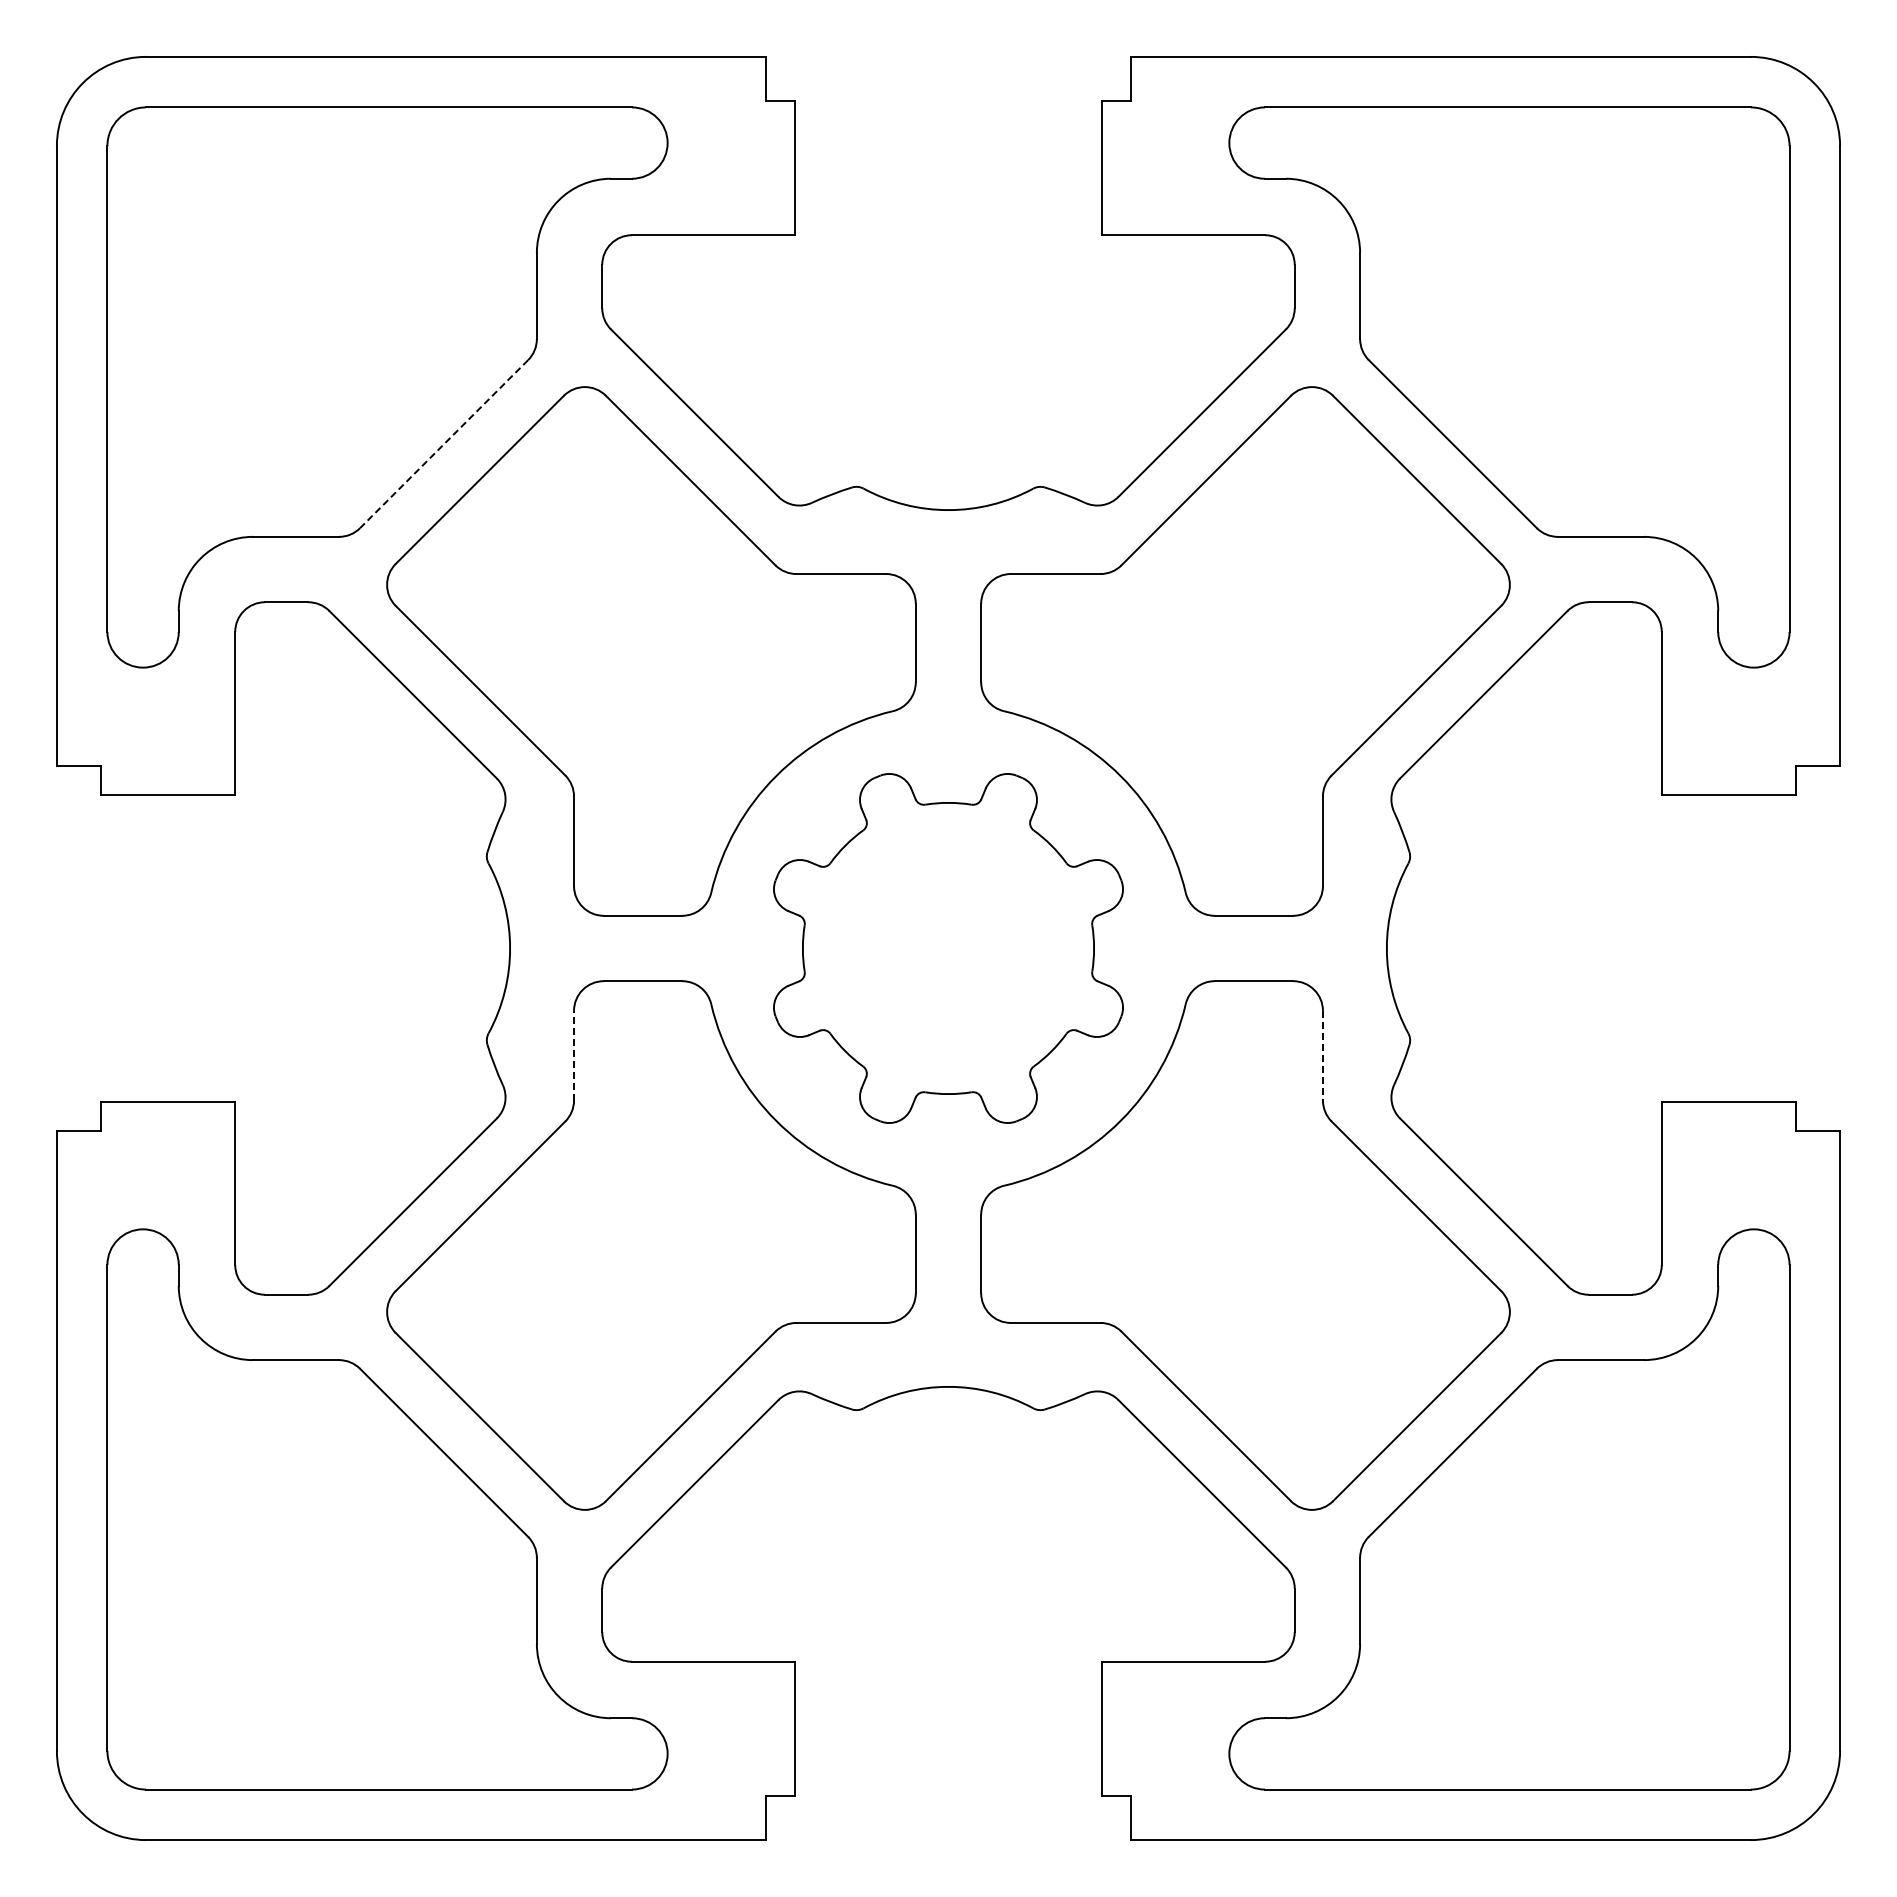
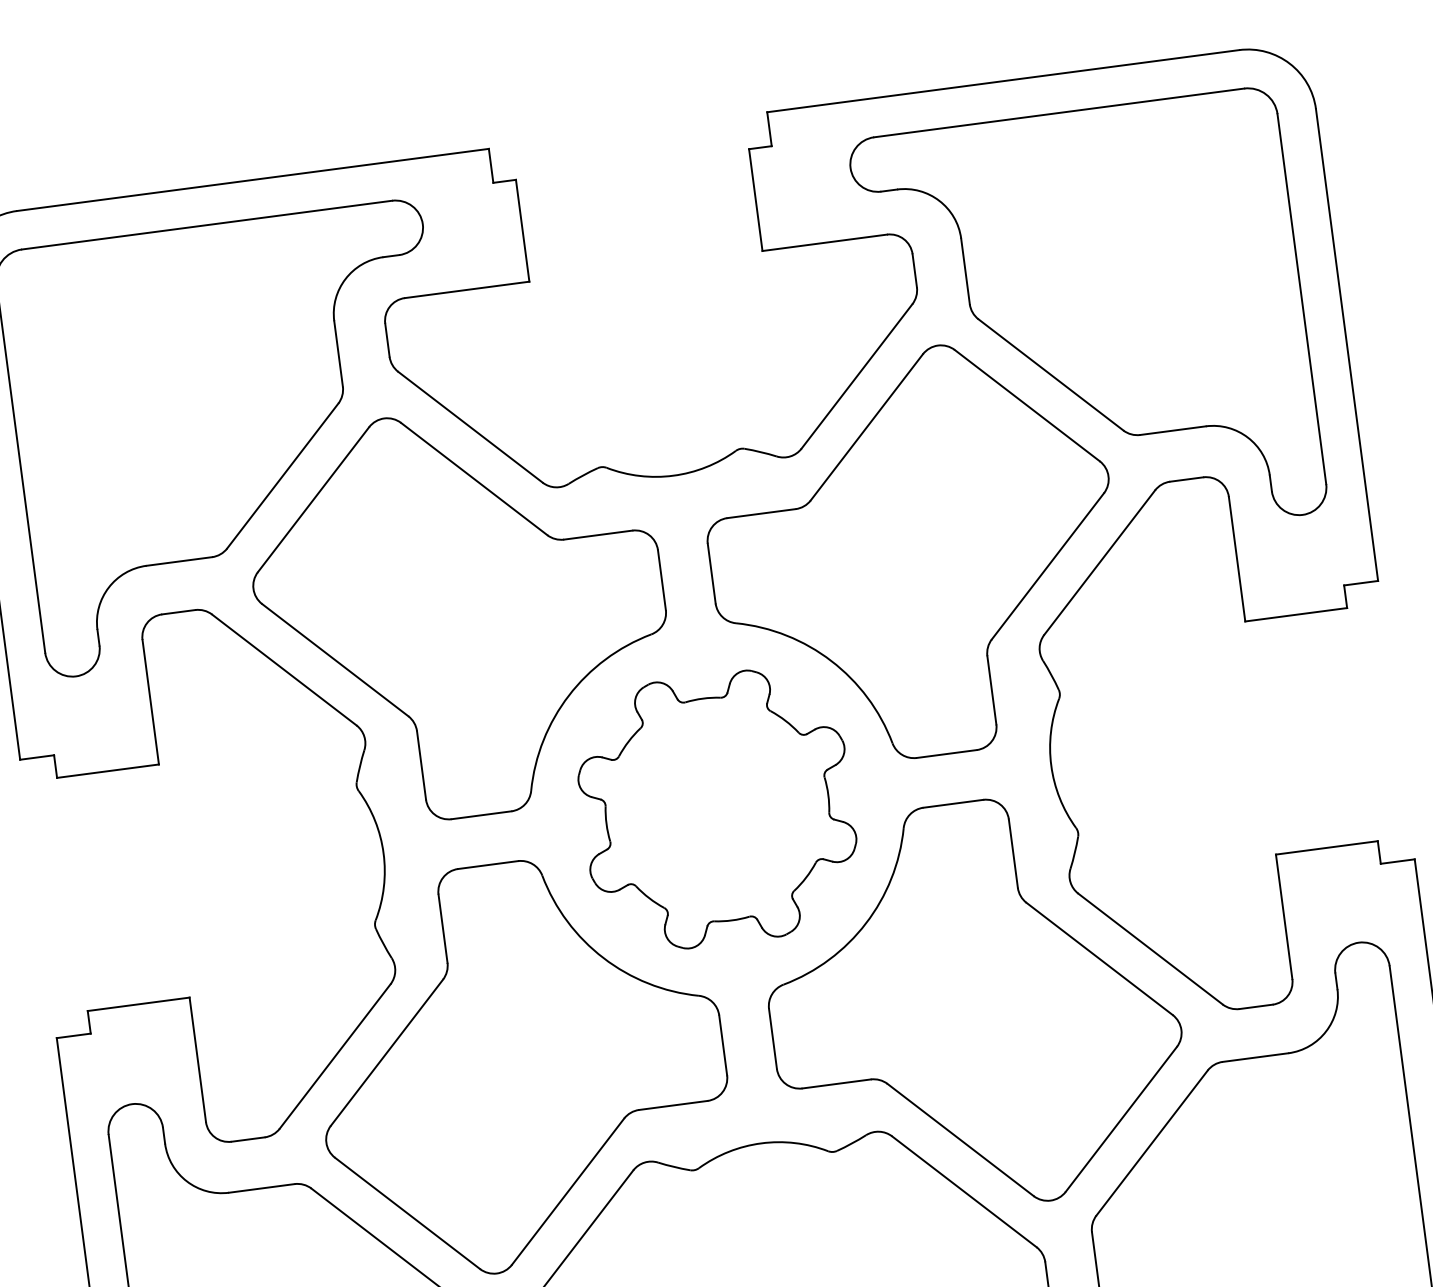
line: (444, 444) -> (283, 476), dashed -> solid
line: (574, 1055) -> (443, 928), dashed -> solid
line: (1322, 1055) -> (1012, 853), dashed -> solid

